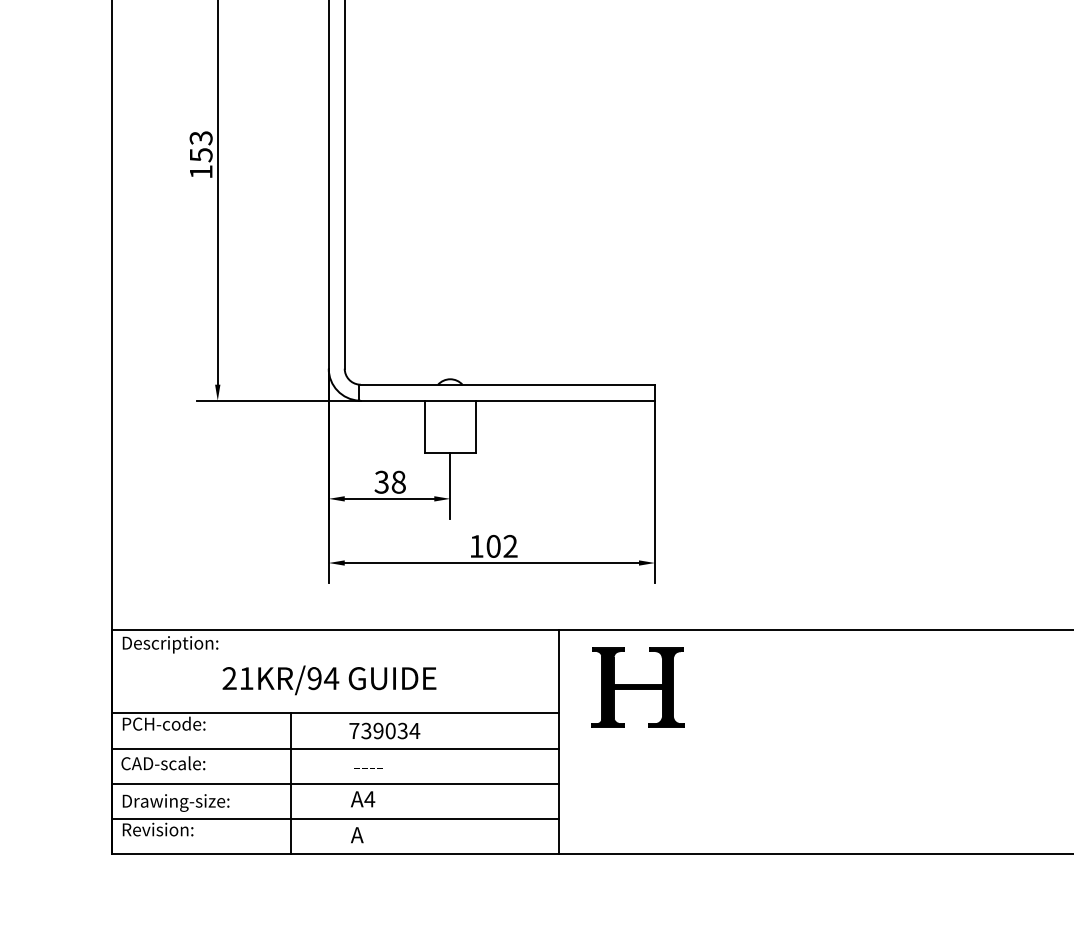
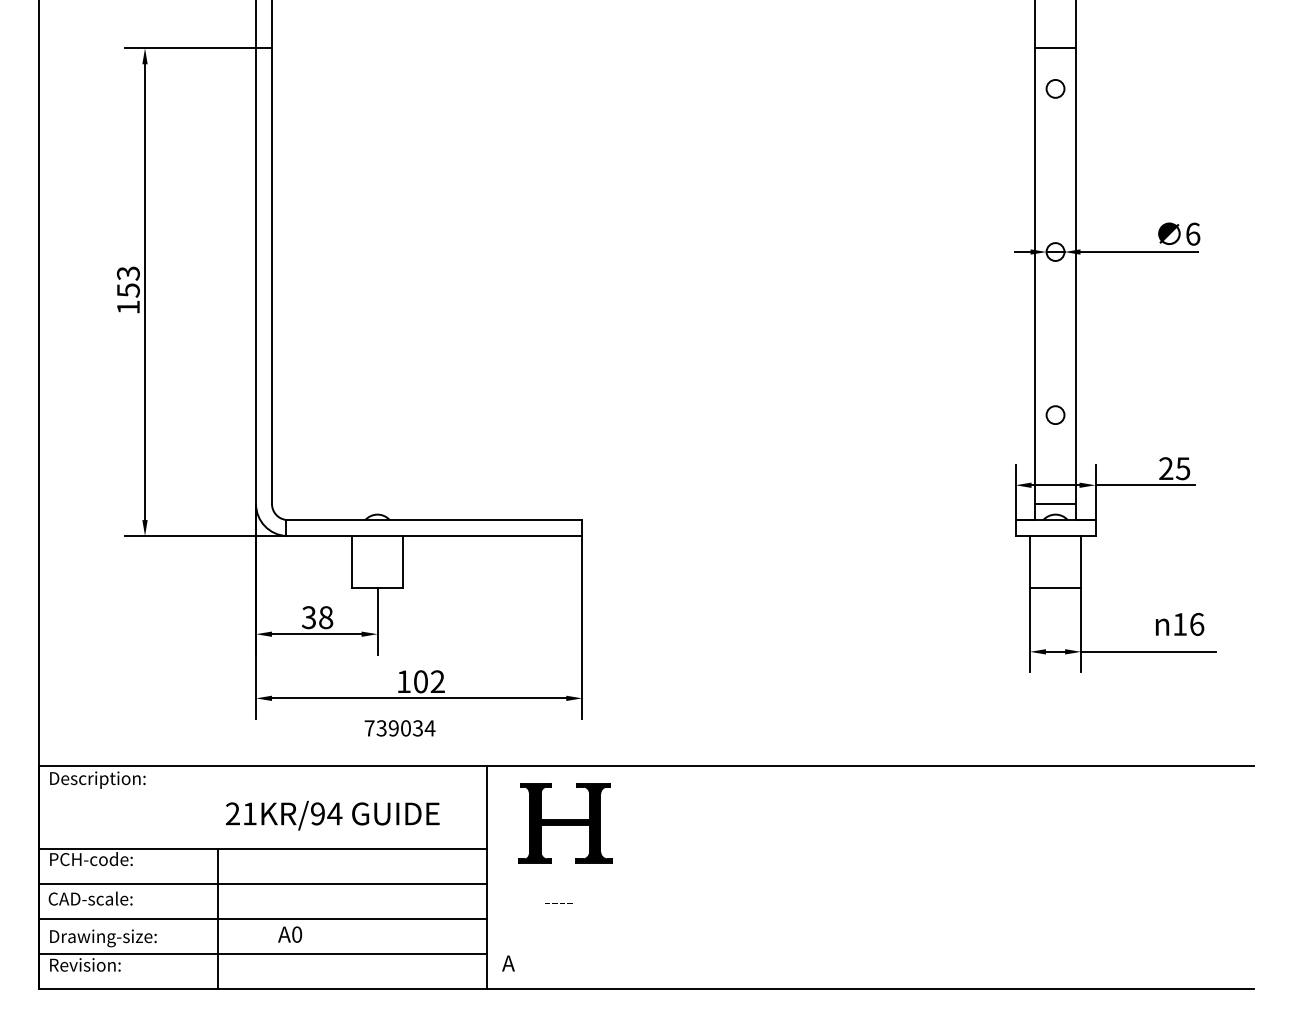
text: (329, 680) -> (332, 815), moved
text: (384, 731) -> (399, 728), moved
text: (368, 768) -> (558, 903), moved
text: (369, 799) -> (296, 934), A4 -> A0
text: (357, 835) -> (508, 963), moved

